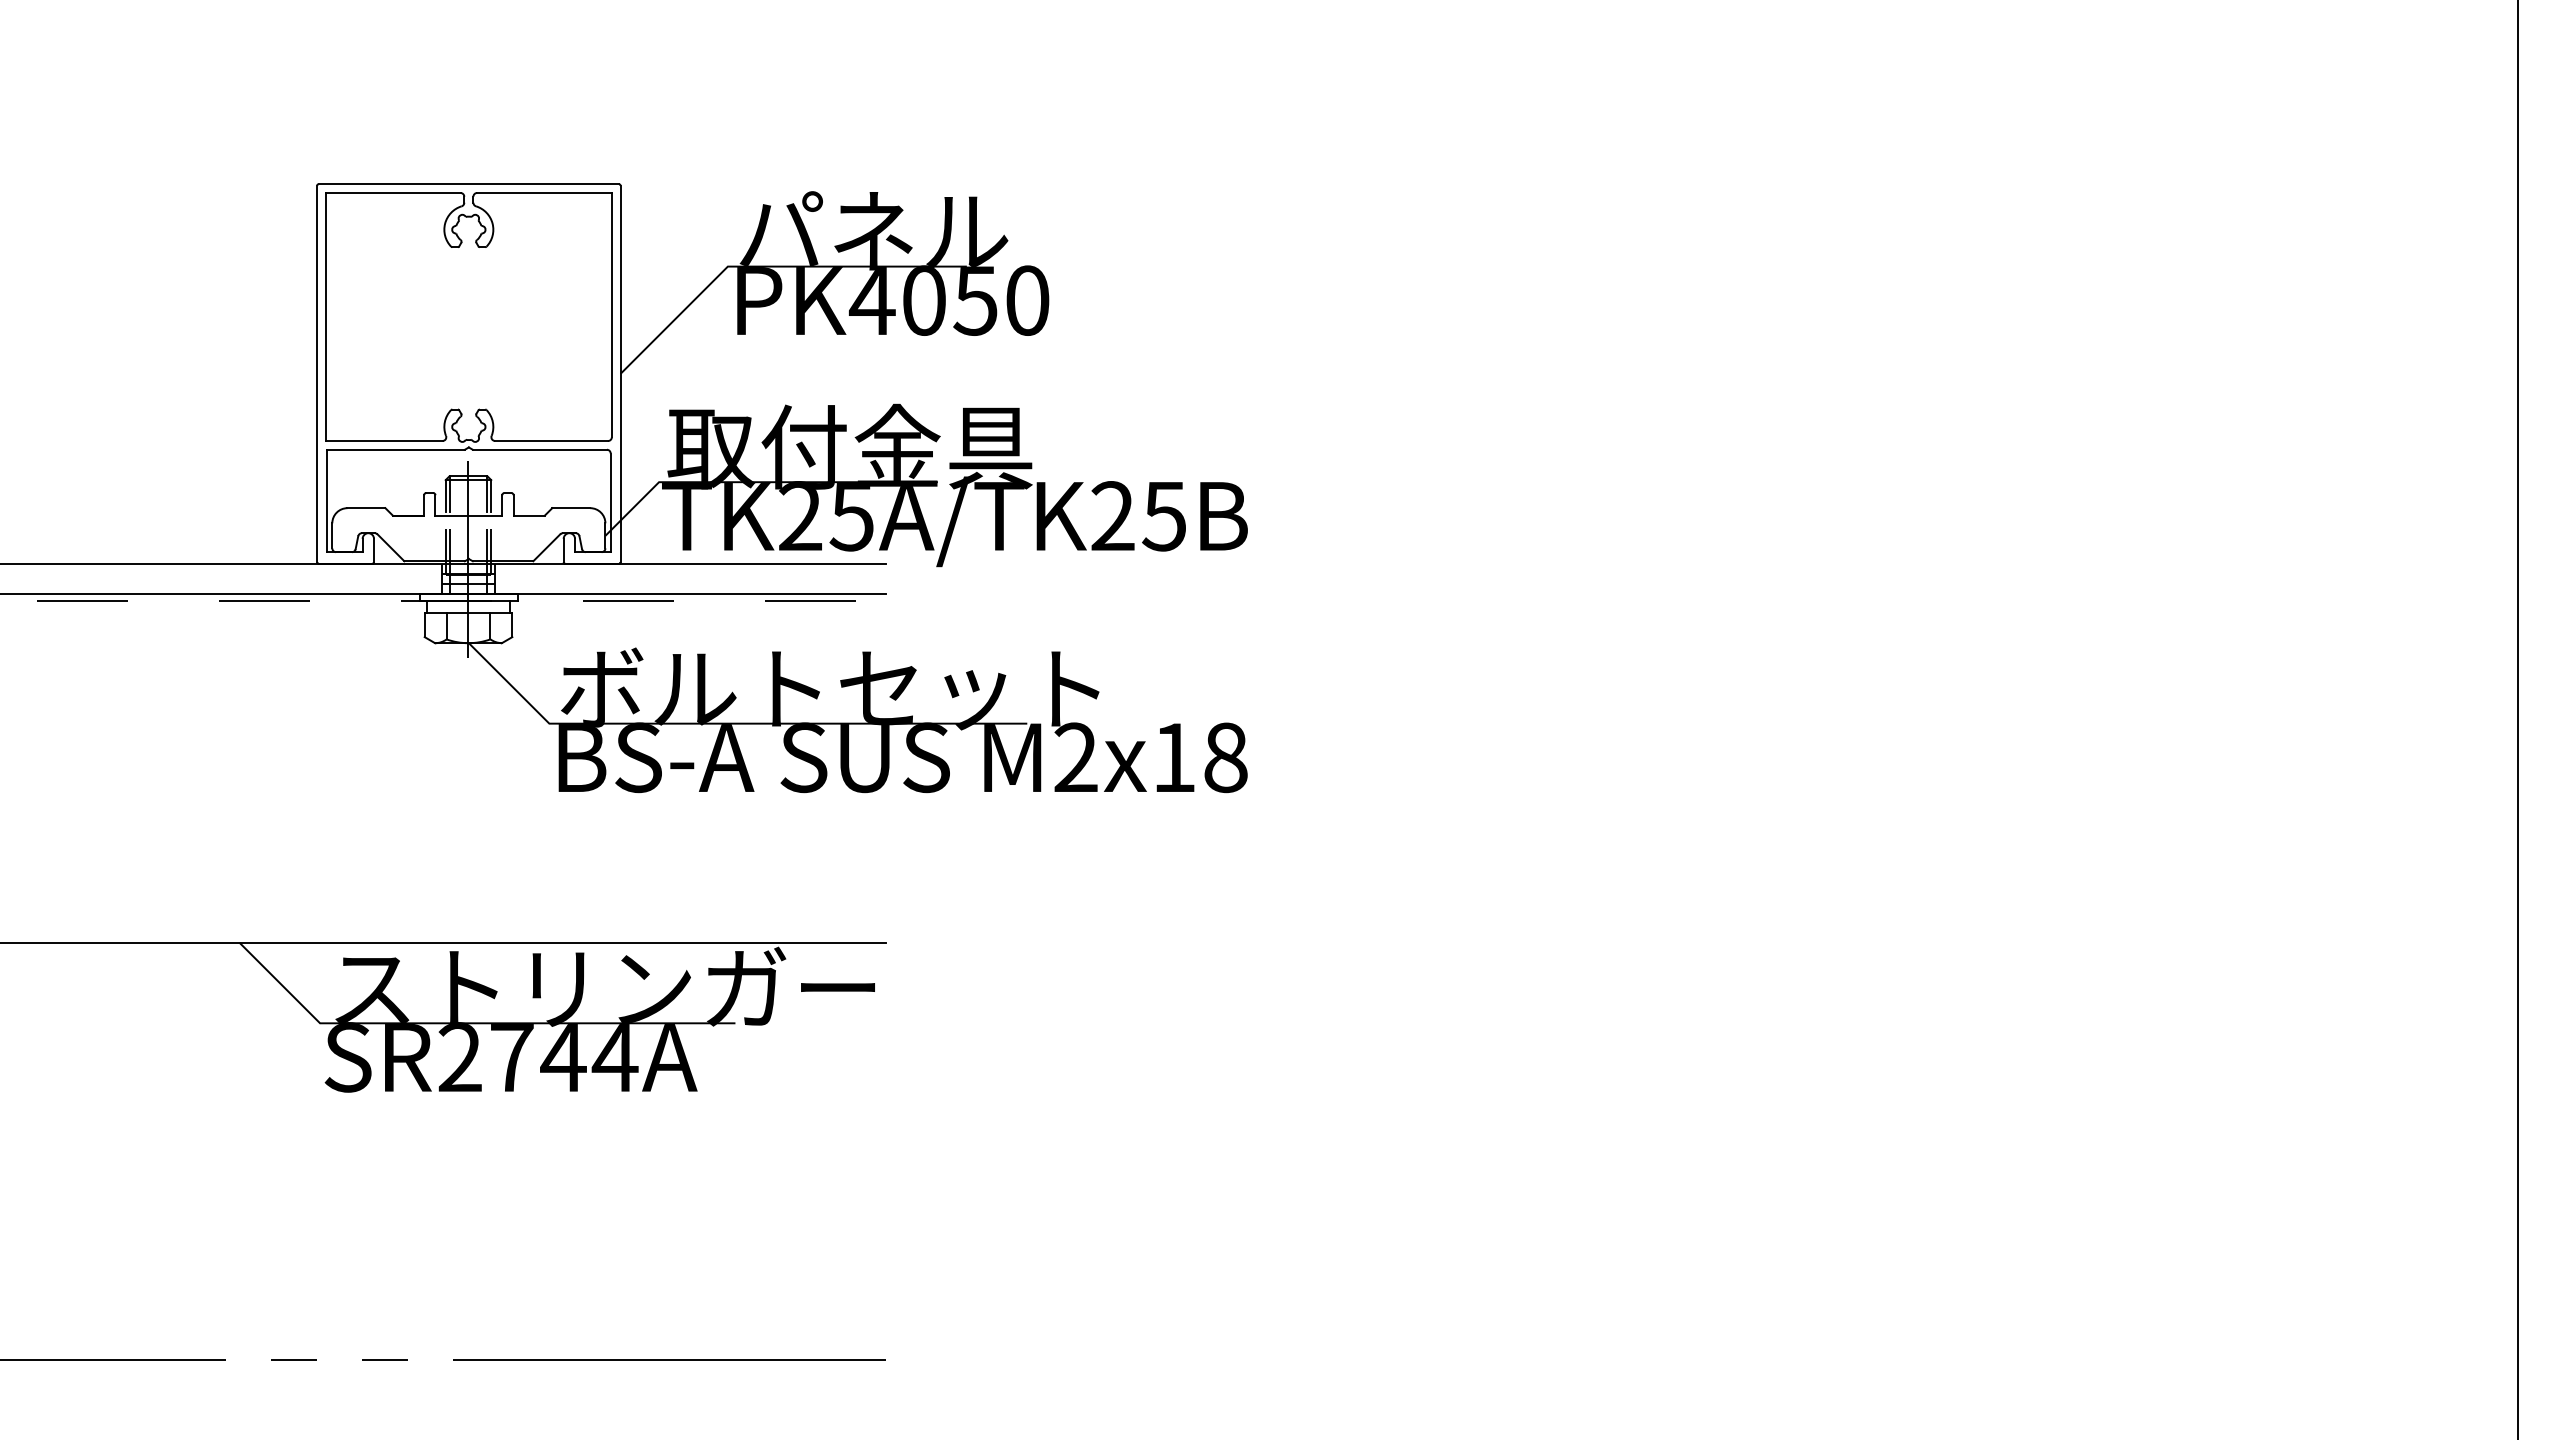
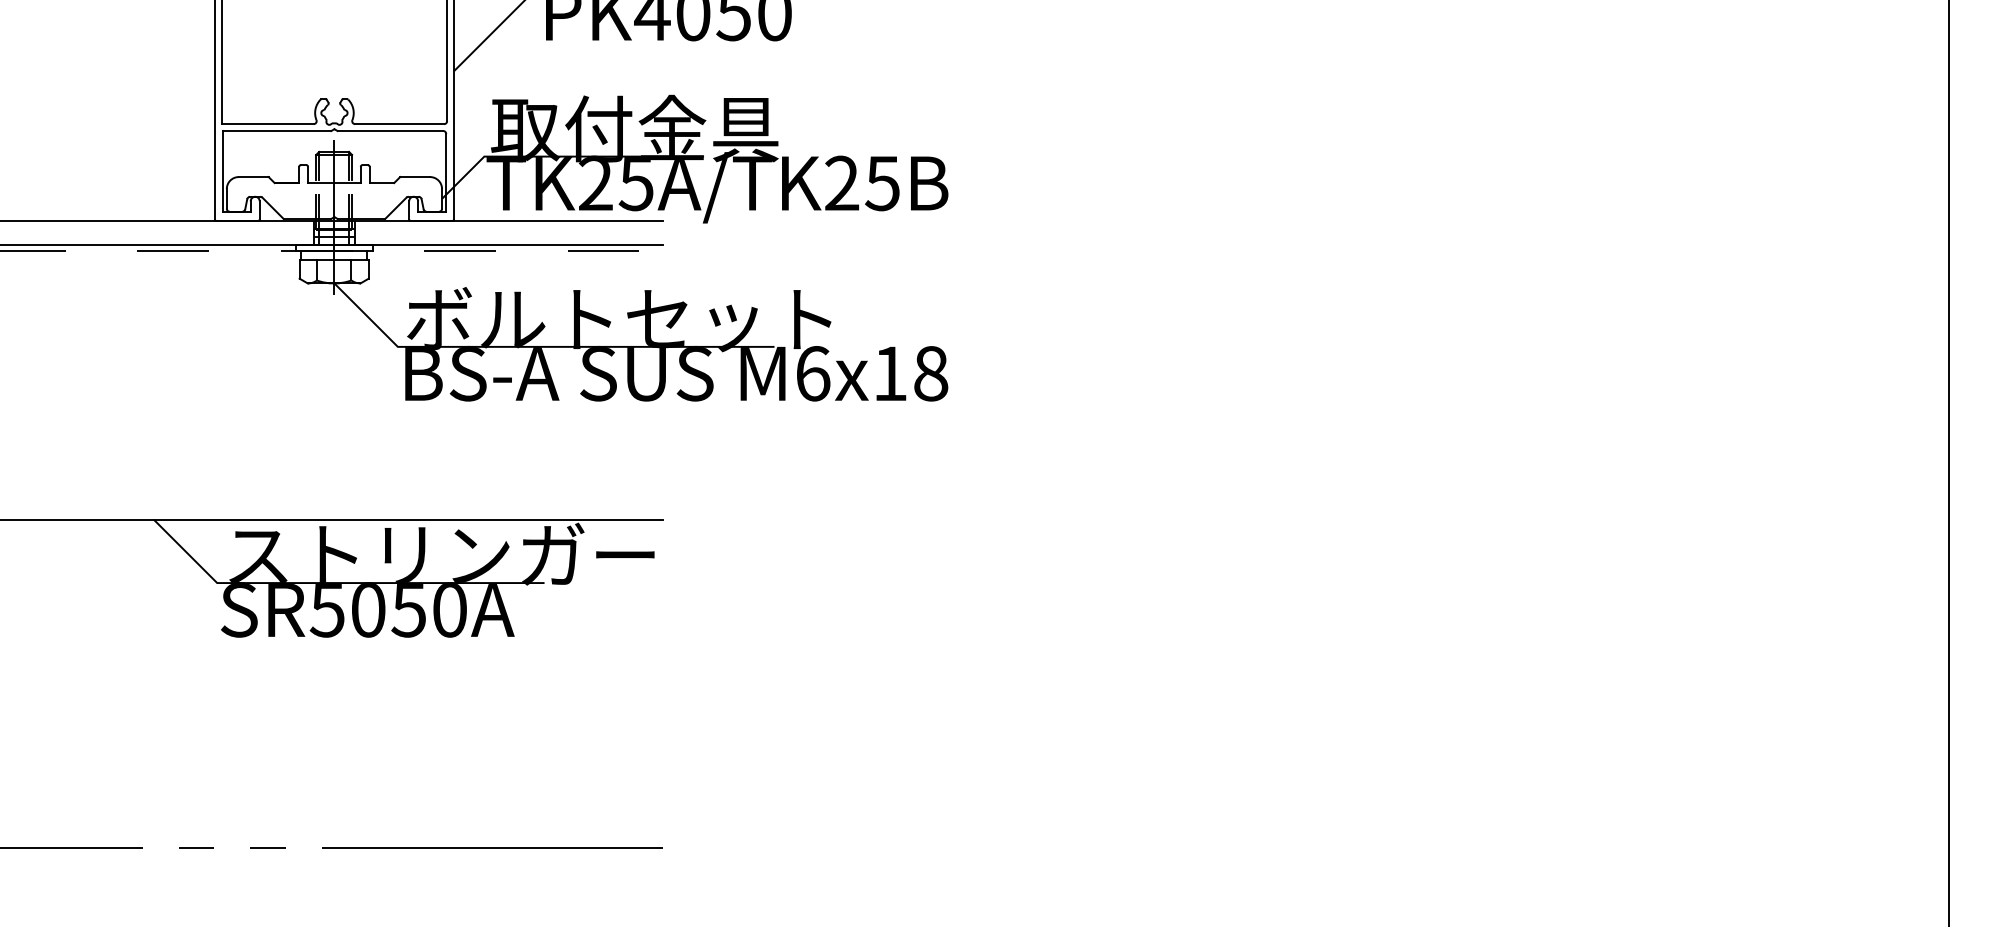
text: (1076, 757) -> (813, 373), M2x18 -> M6x18
text: (537, 1057) -> (388, 609), SR2744A -> SR5050A

